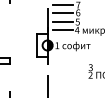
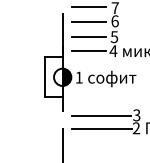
line: (69, 68) -> (100, 116), added
line: (69, 75) -> (100, 128), added

